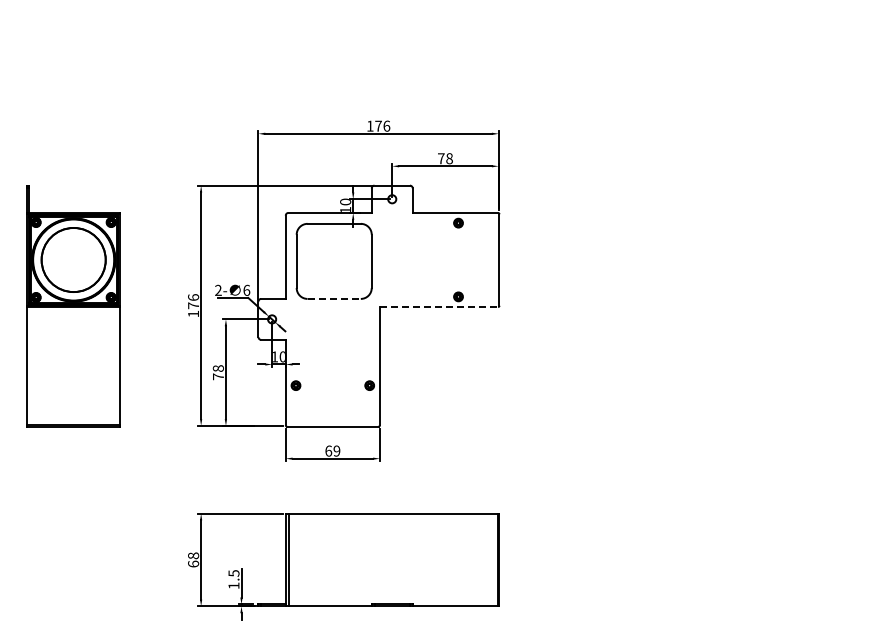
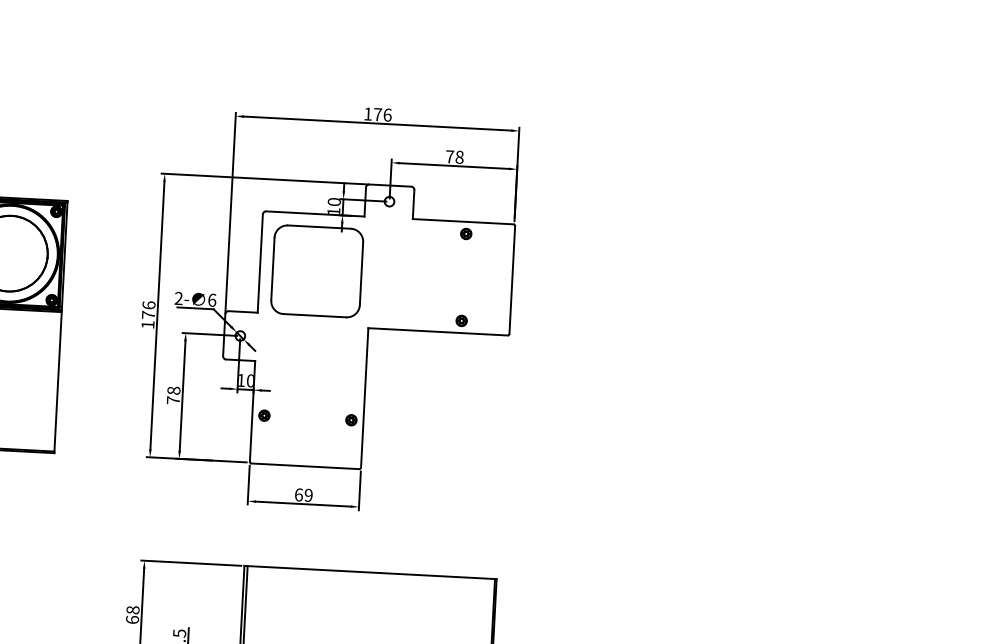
line: (334, 298) -> (315, 315), dashed -> solid
line: (439, 307) -> (438, 332), dashed -> solid

